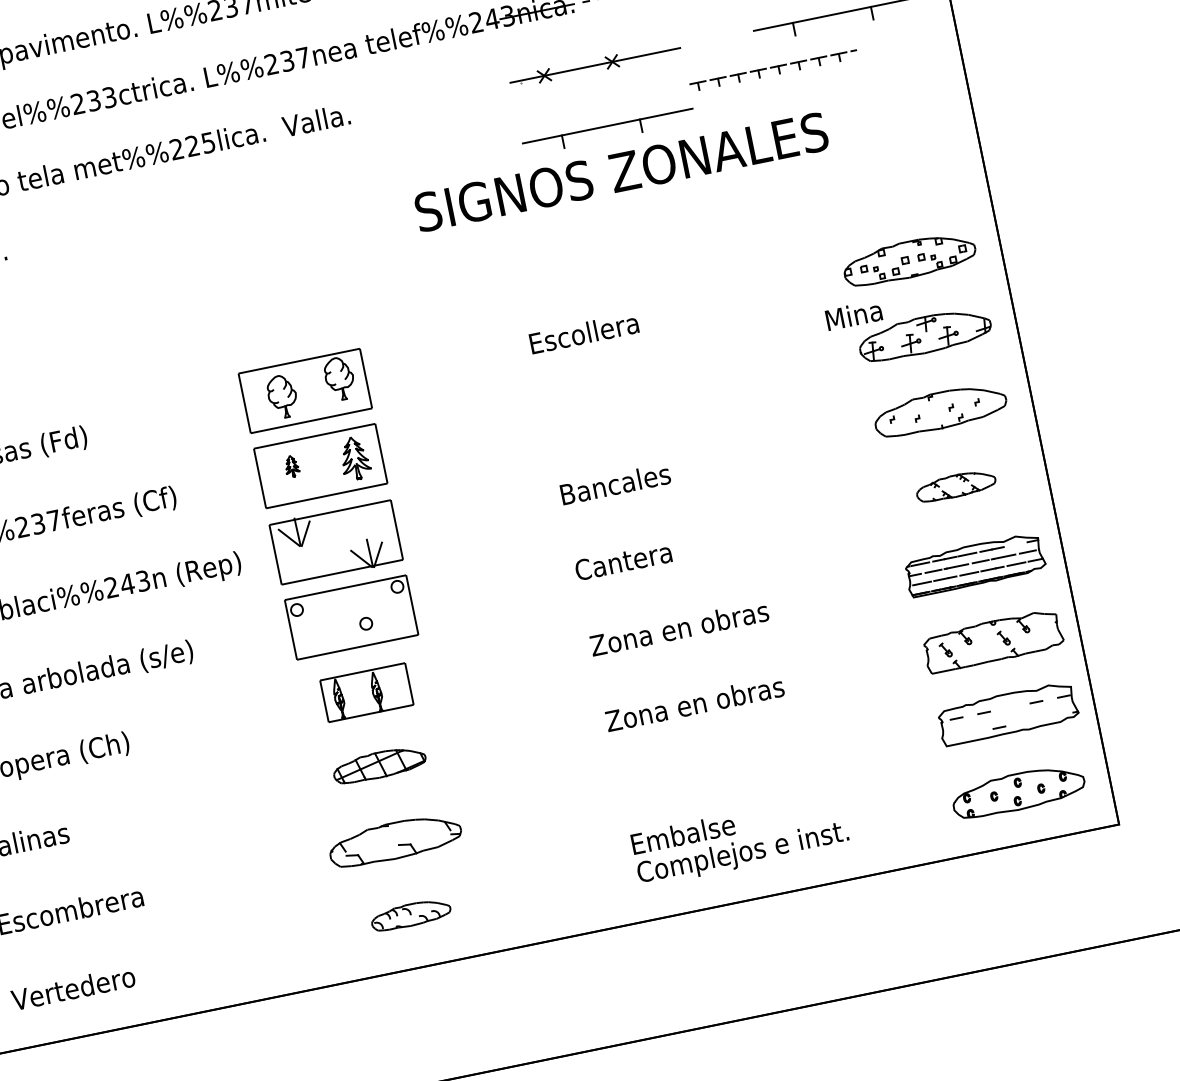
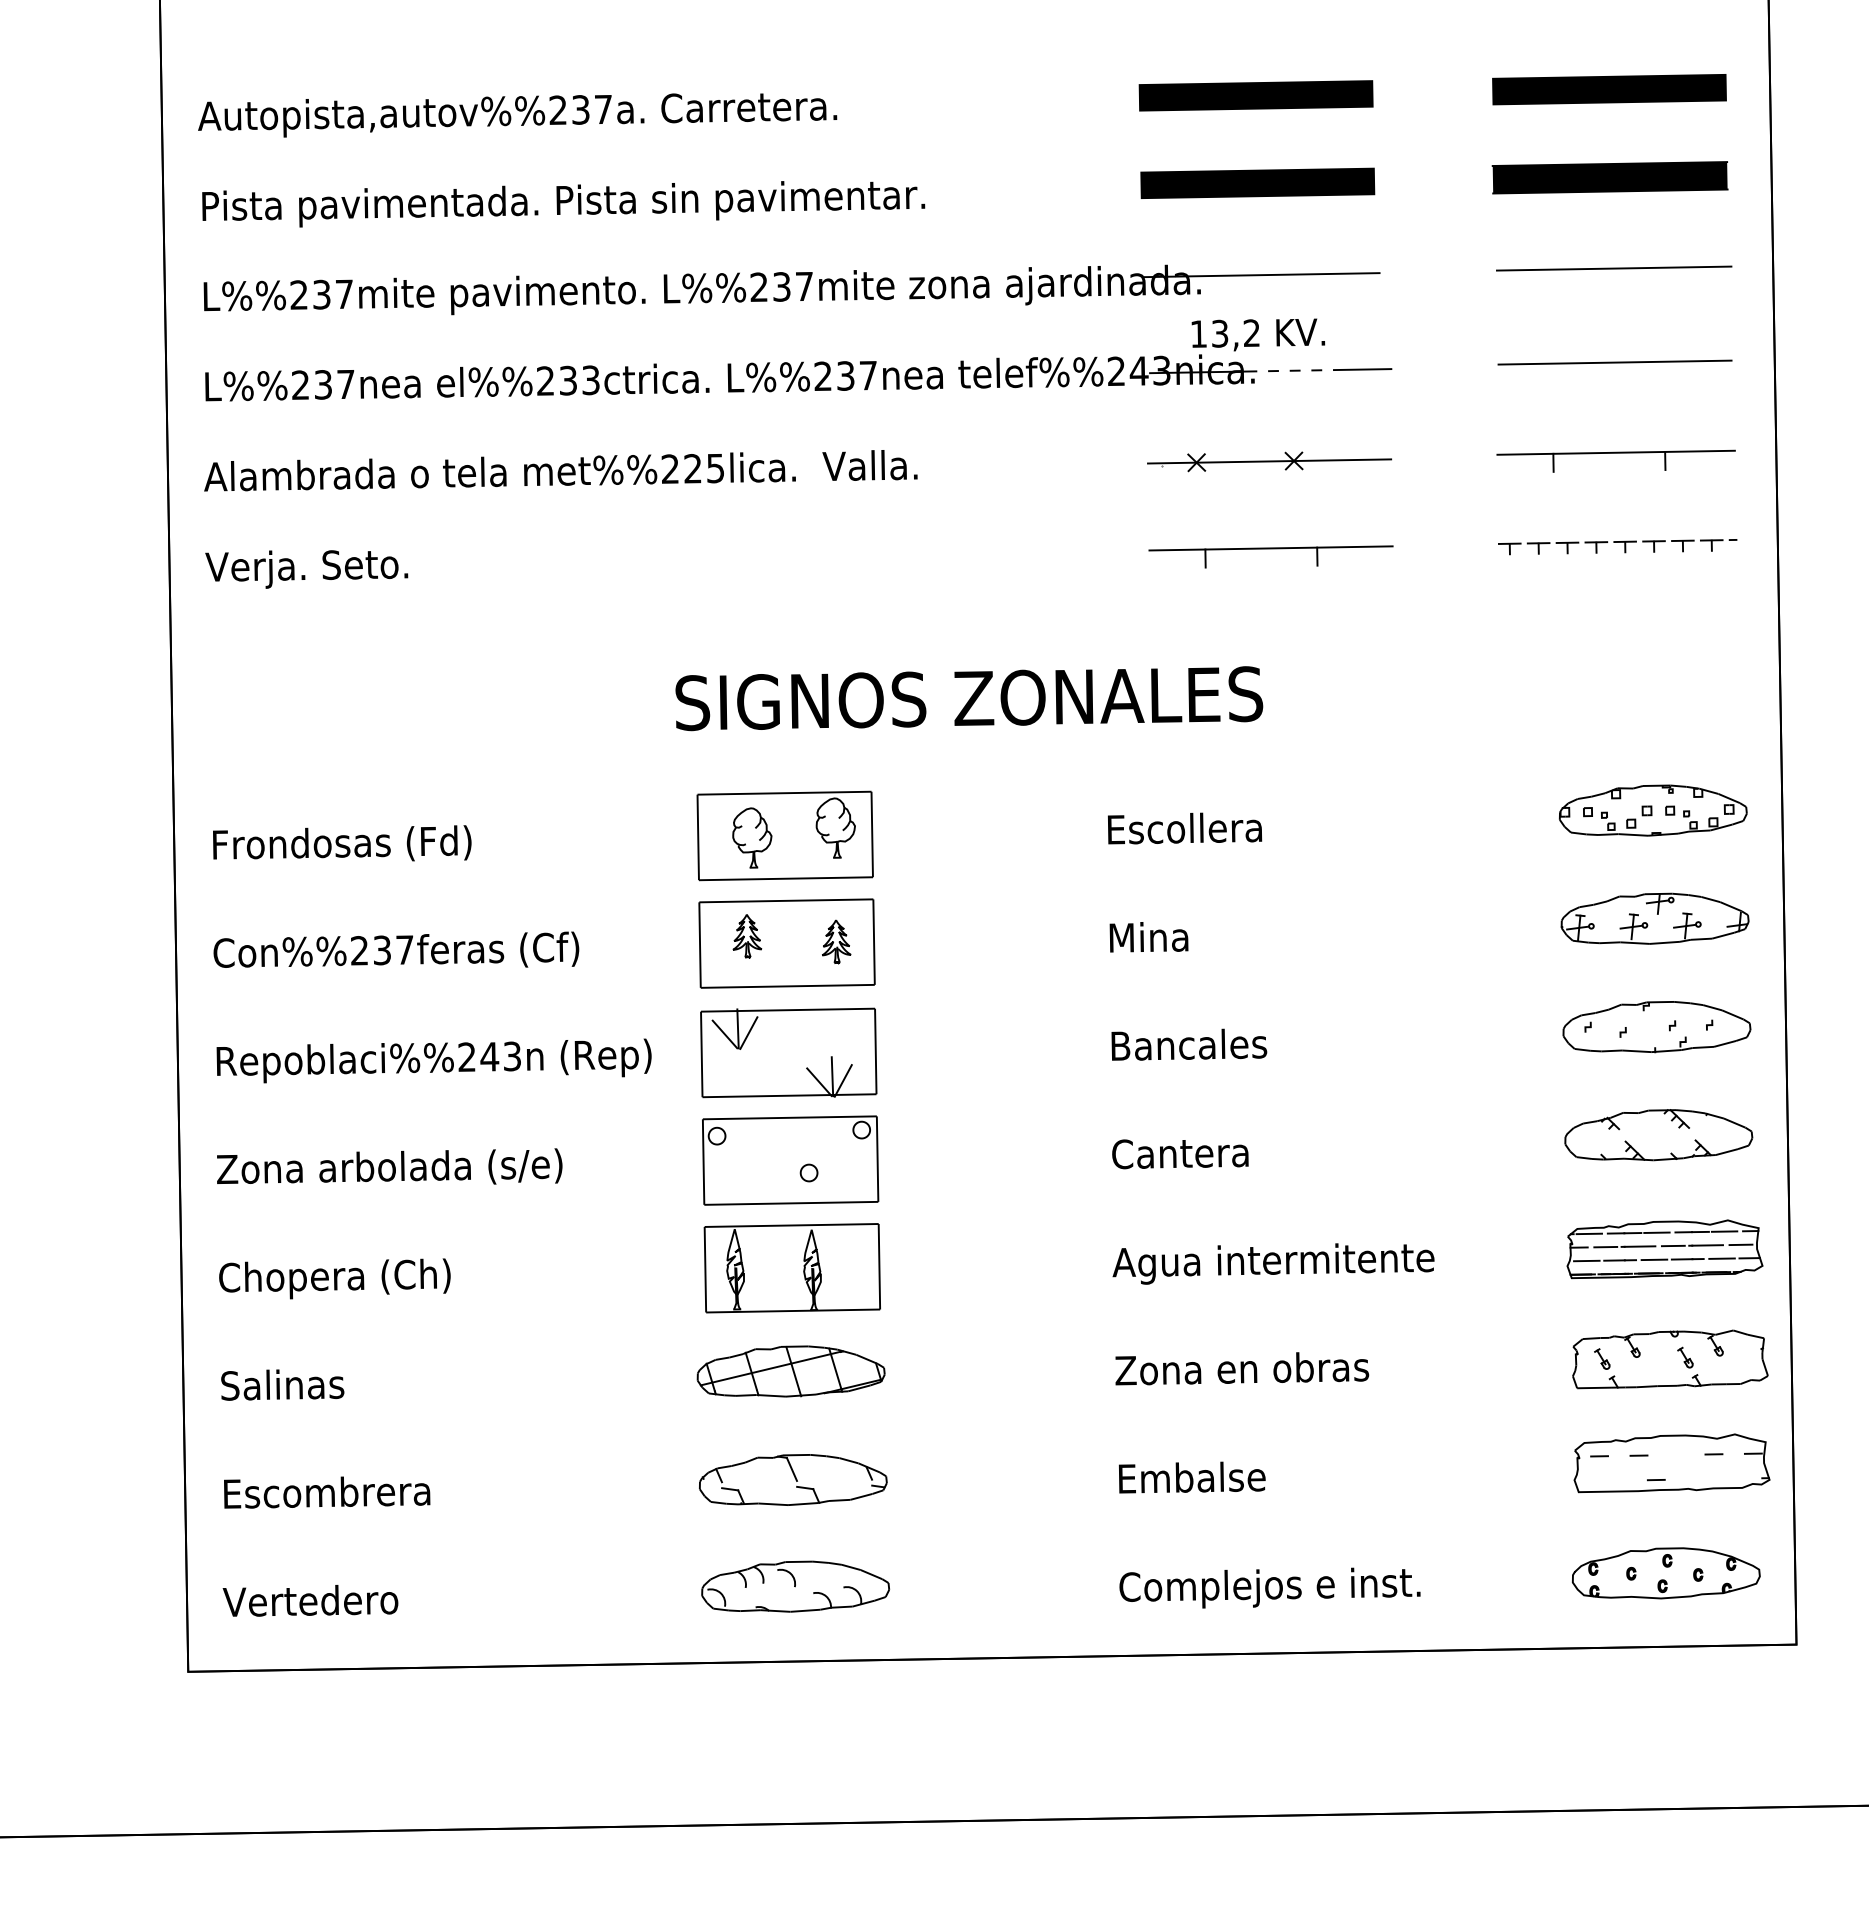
part: (773, 71) -> (1617, 547), moved
text: (621, 172) -> (969, 698), moved
text: (853, 315) -> (1148, 937), moved
part: (355, 458) -> (836, 941), size x0.71
part: (292, 466) -> (747, 936), size x1.43
part: (955, 486) -> (1658, 1135), size x1.67
line: (1014, 544) -> (1724, 1231), added
text: (703, 626) -> (1273, 1263), Zona en obras -> Agua intermitente
part: (366, 692) -> (791, 1268), size x1.43
part: (379, 765) -> (790, 1371), size x1.43
line: (392, 832) -> (791, 1468), added
text: (683, 834) -> (1192, 1477), moved
part: (410, 914) -> (795, 1586), size x1.67

